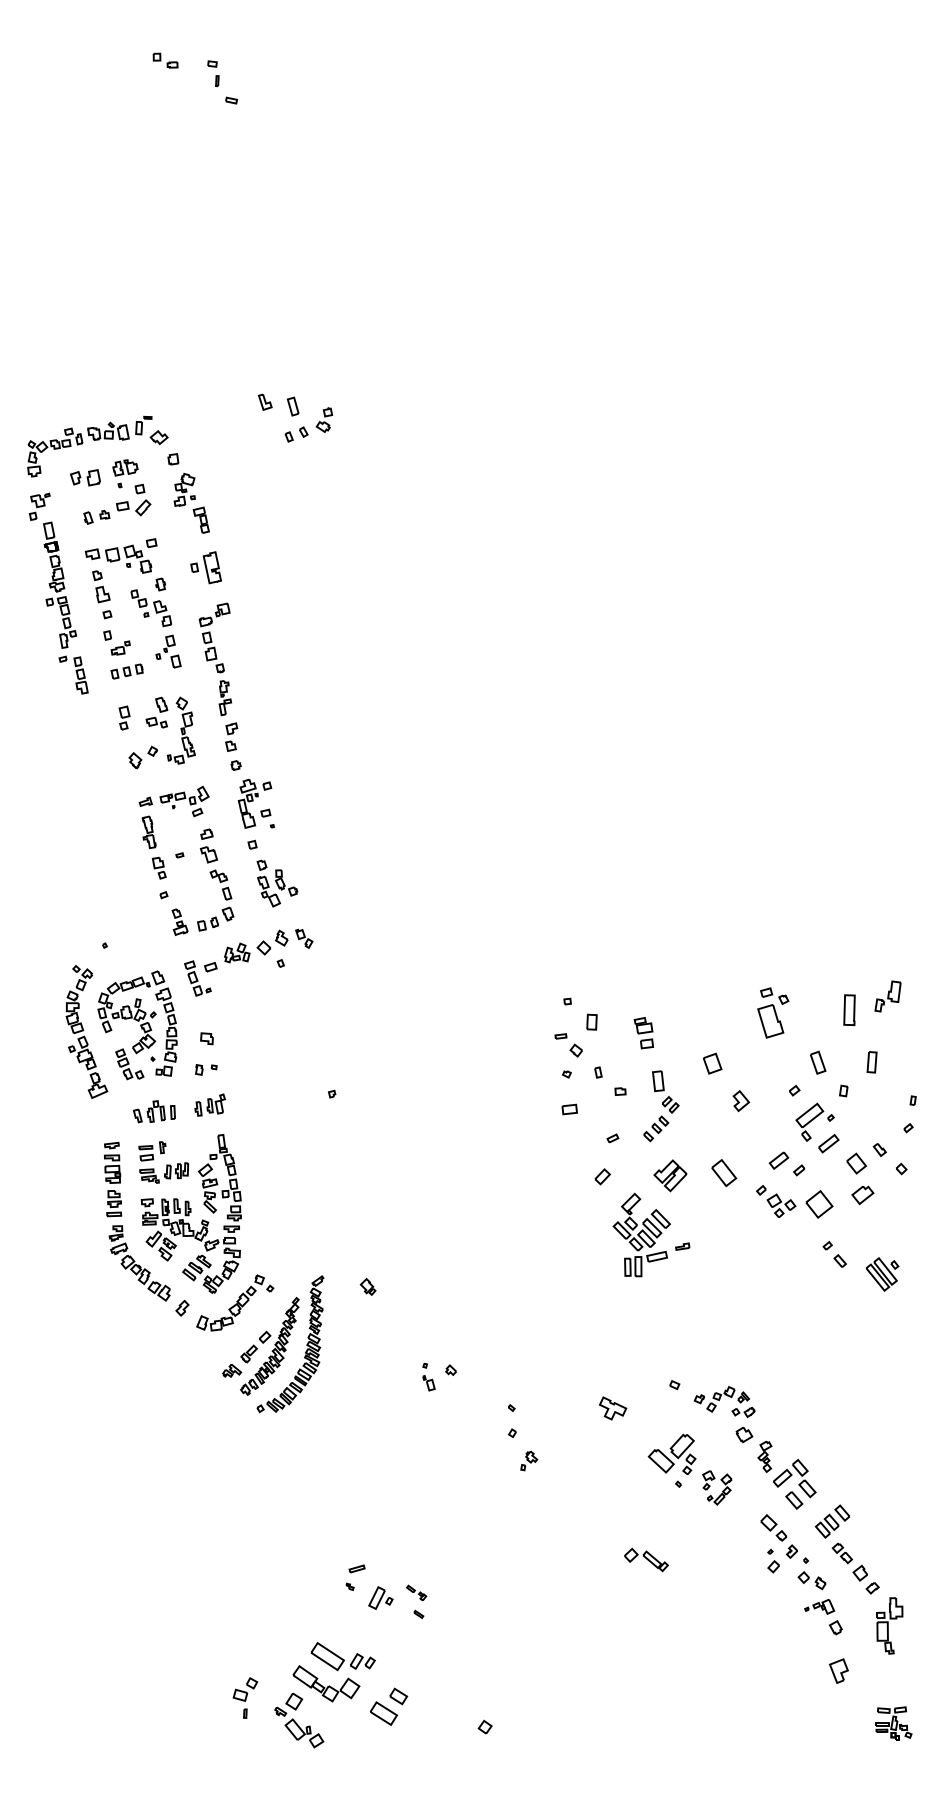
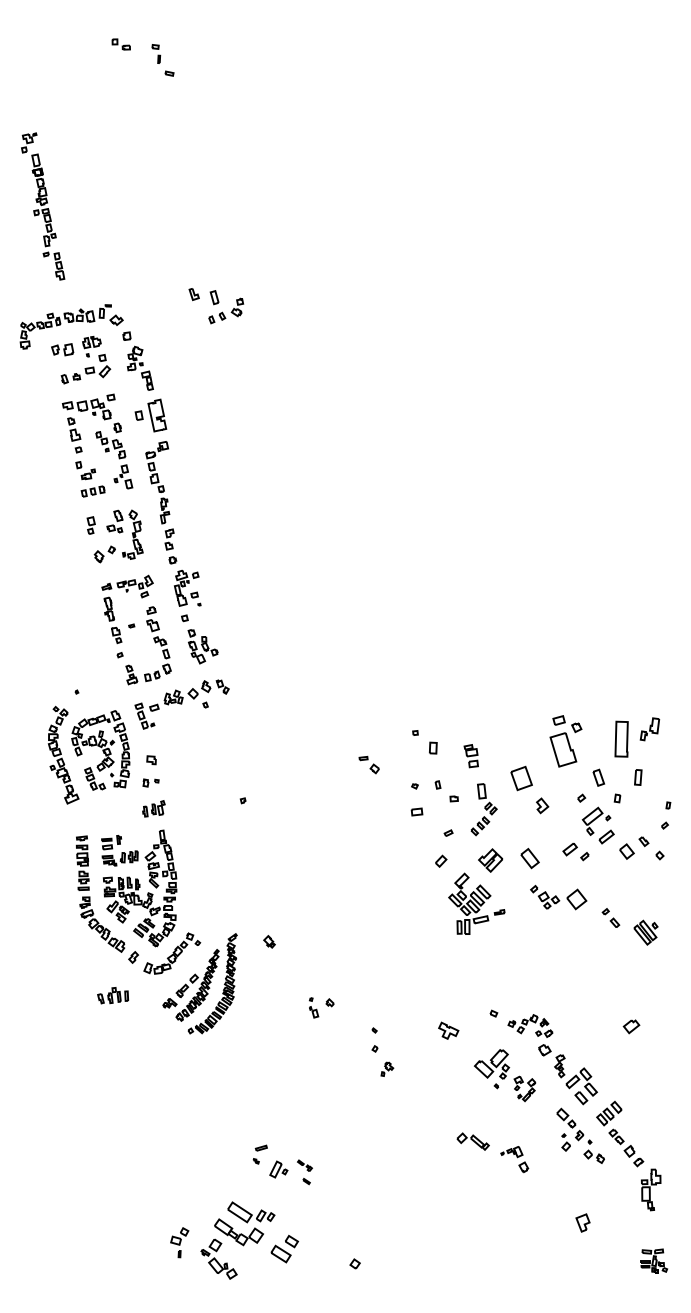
part: (205, 567) -> (150, 415), size x1.4
part: (59, 593) -> (43, 206), moved
part: (849, 1010) -> (621, 739), size x1.6
part: (772, 1013) -> (565, 741), size x1.4
part: (567, 1045) -> (368, 765), moved
part: (712, 1063) -> (521, 778), size x1.6
part: (153, 1111) -> (112, 995), moved
part: (862, 1194) -> (631, 1026), moved
part: (794, 1201) -> (558, 897), moved
part: (823, 1617) -> (514, 1159), moved
part: (838, 1670) -> (582, 1222), moved

